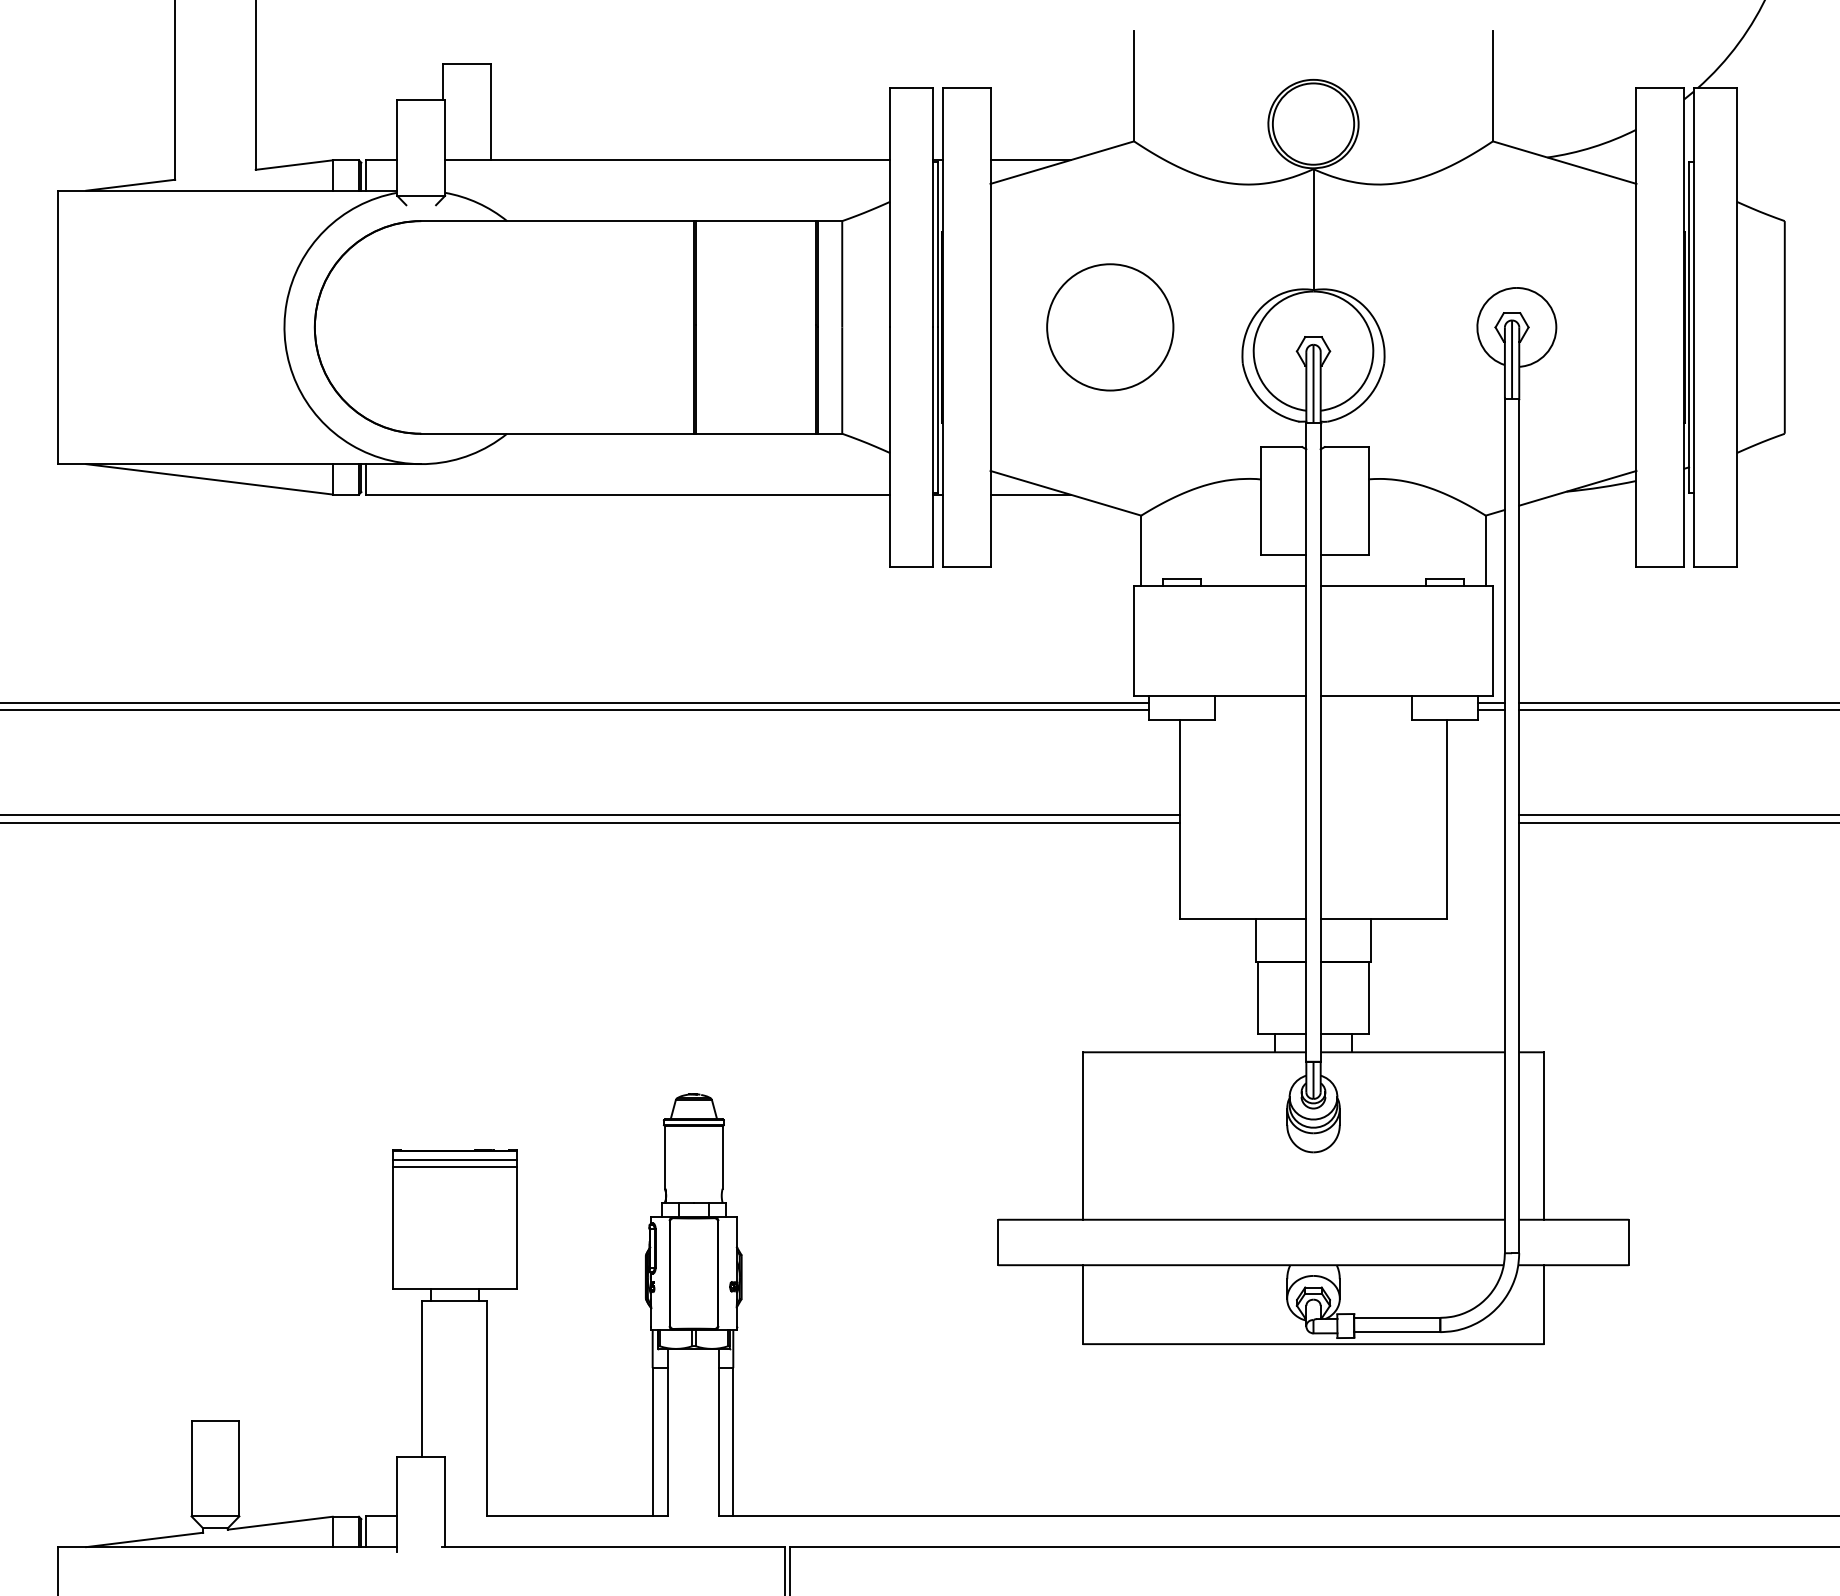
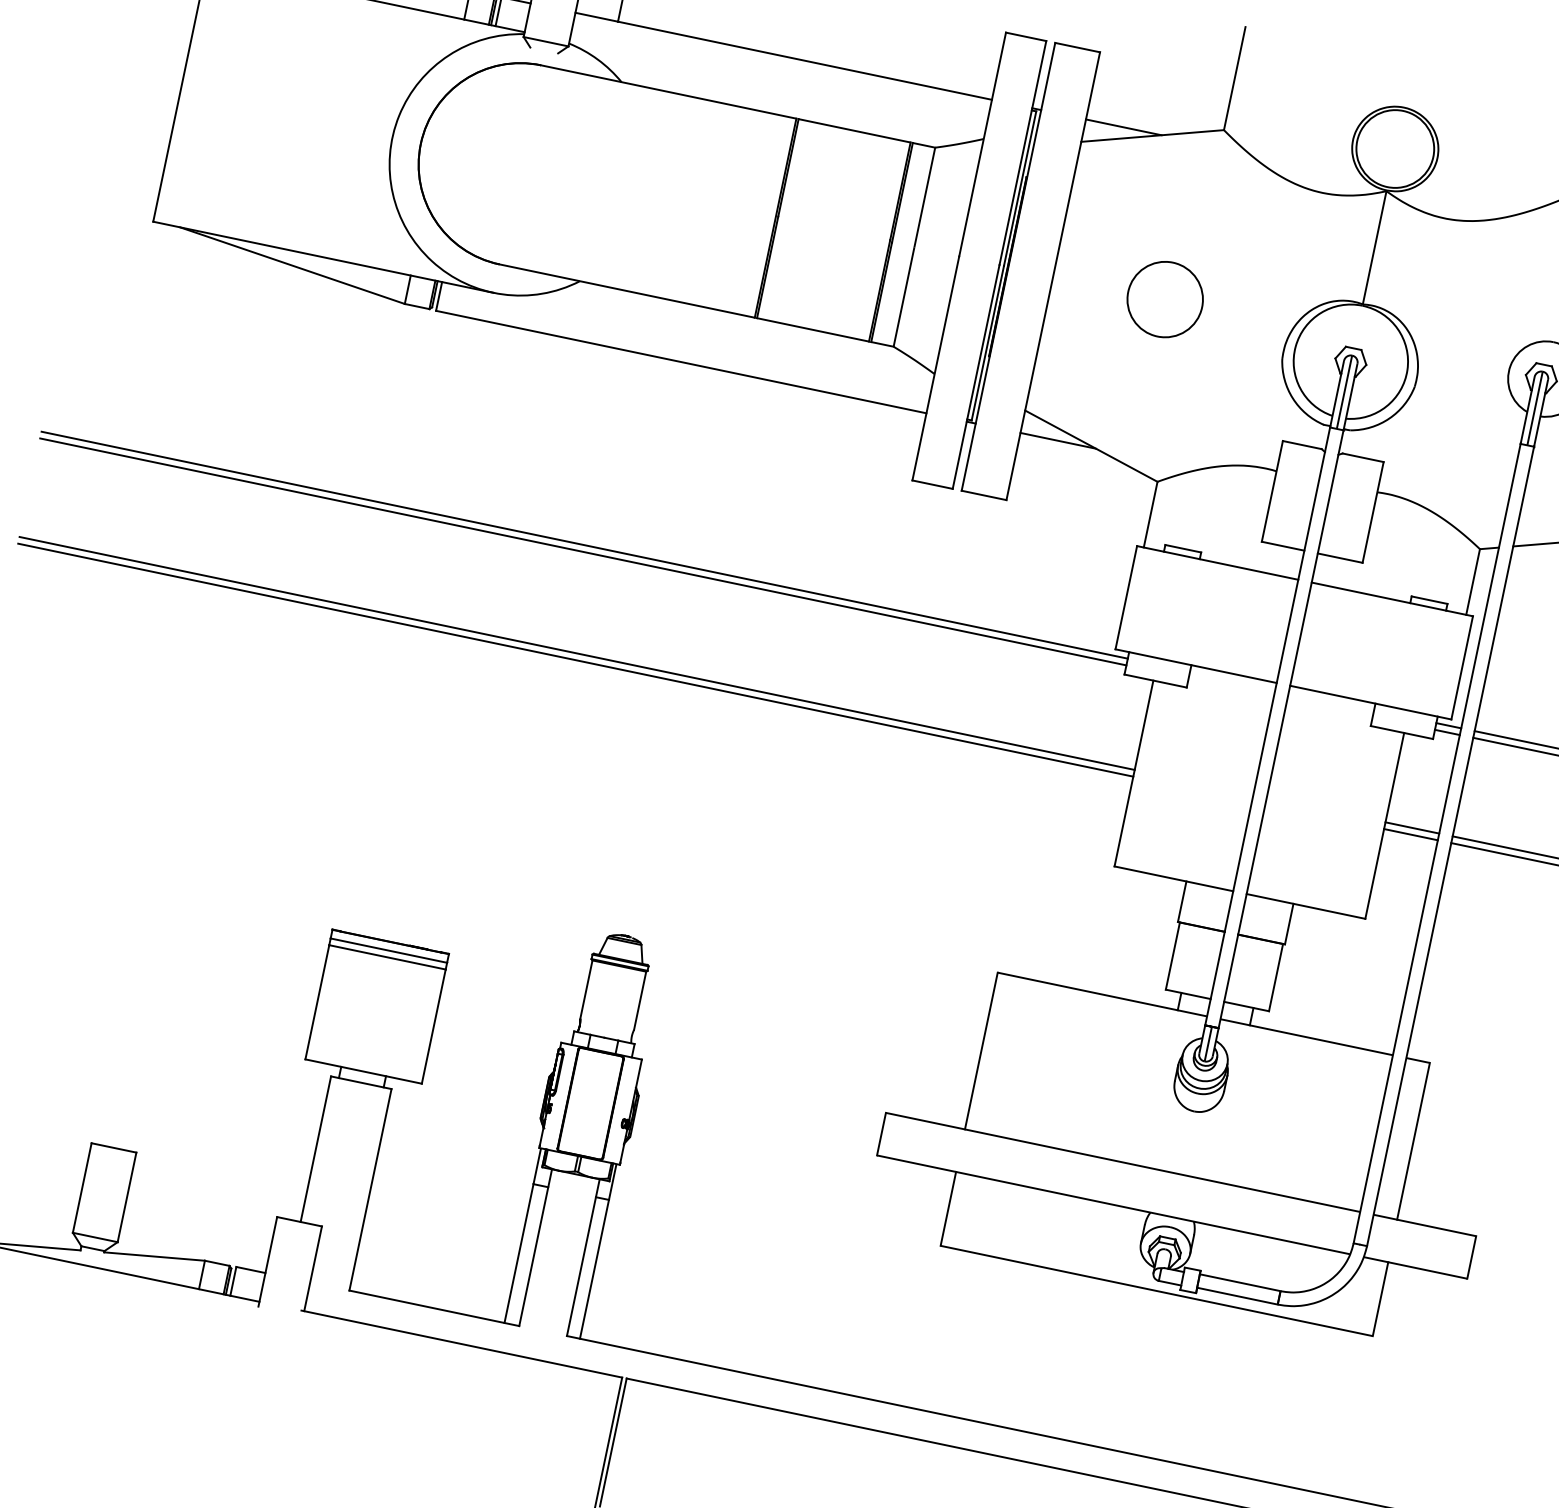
circle: (1109, 327) -> (1164, 299), size x0.62
line: (1475, 815) -> (1411, 827), added
line: (1475, 822) -> (1410, 834), added

